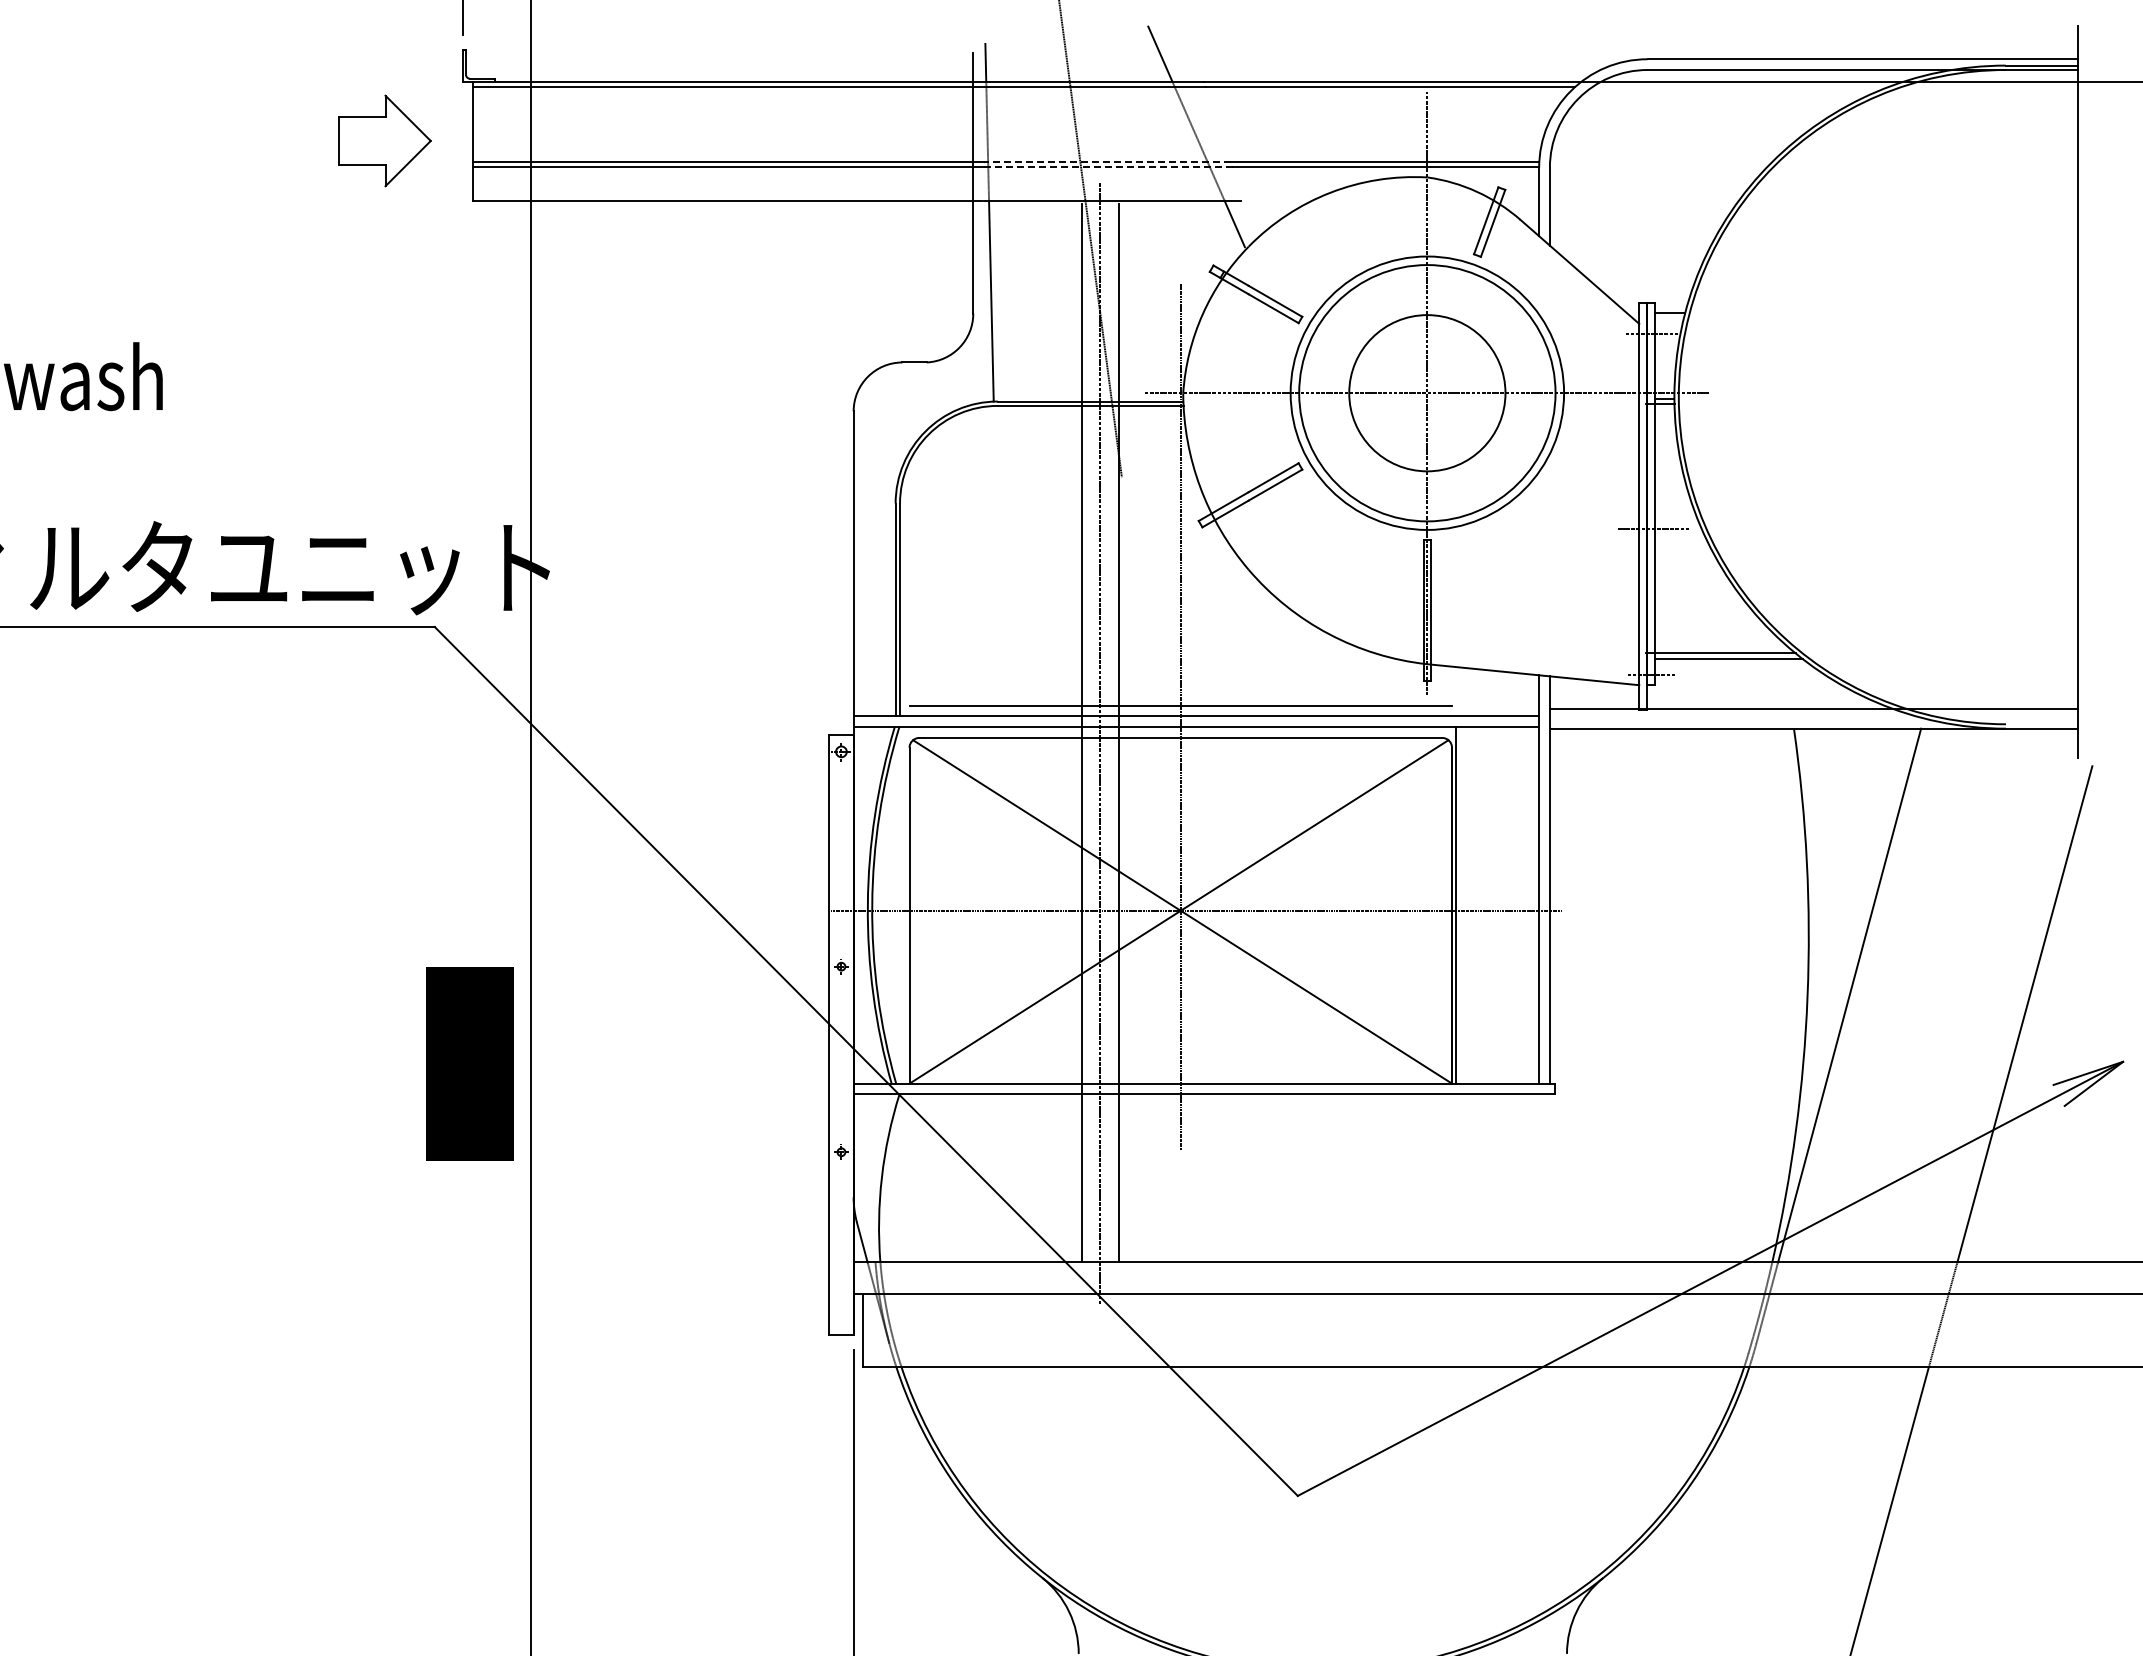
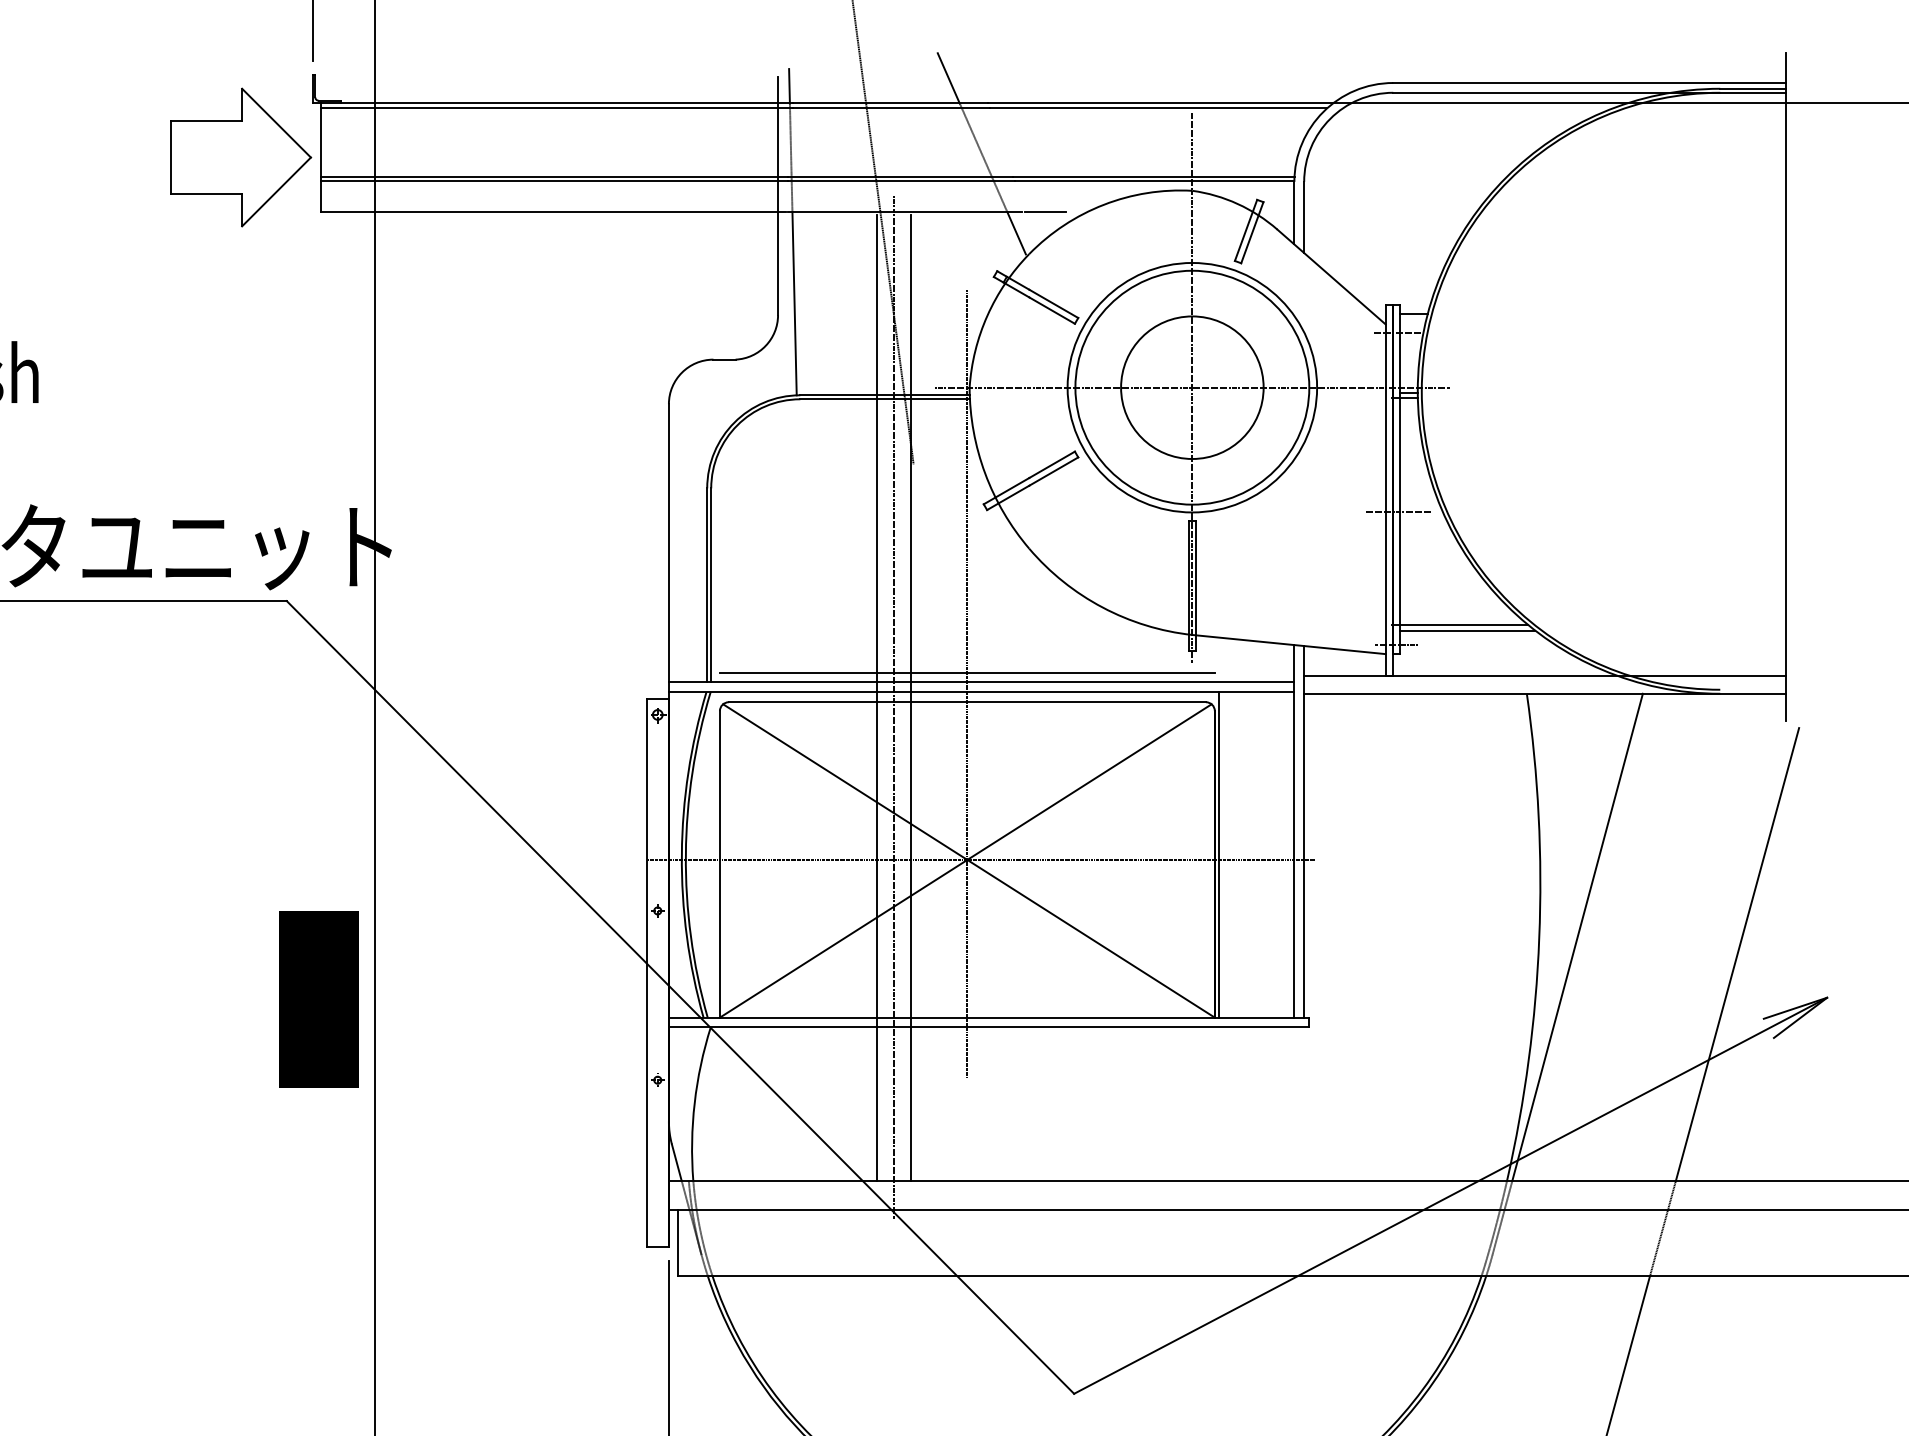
part: (384, 140) -> (240, 157), size x1.67
line: (1107, 161) -> (900, 176), dashed -> solid
line: (1107, 167) -> (900, 181), dashed -> solid
line: (1266, 200) -> (1045, 211), added

